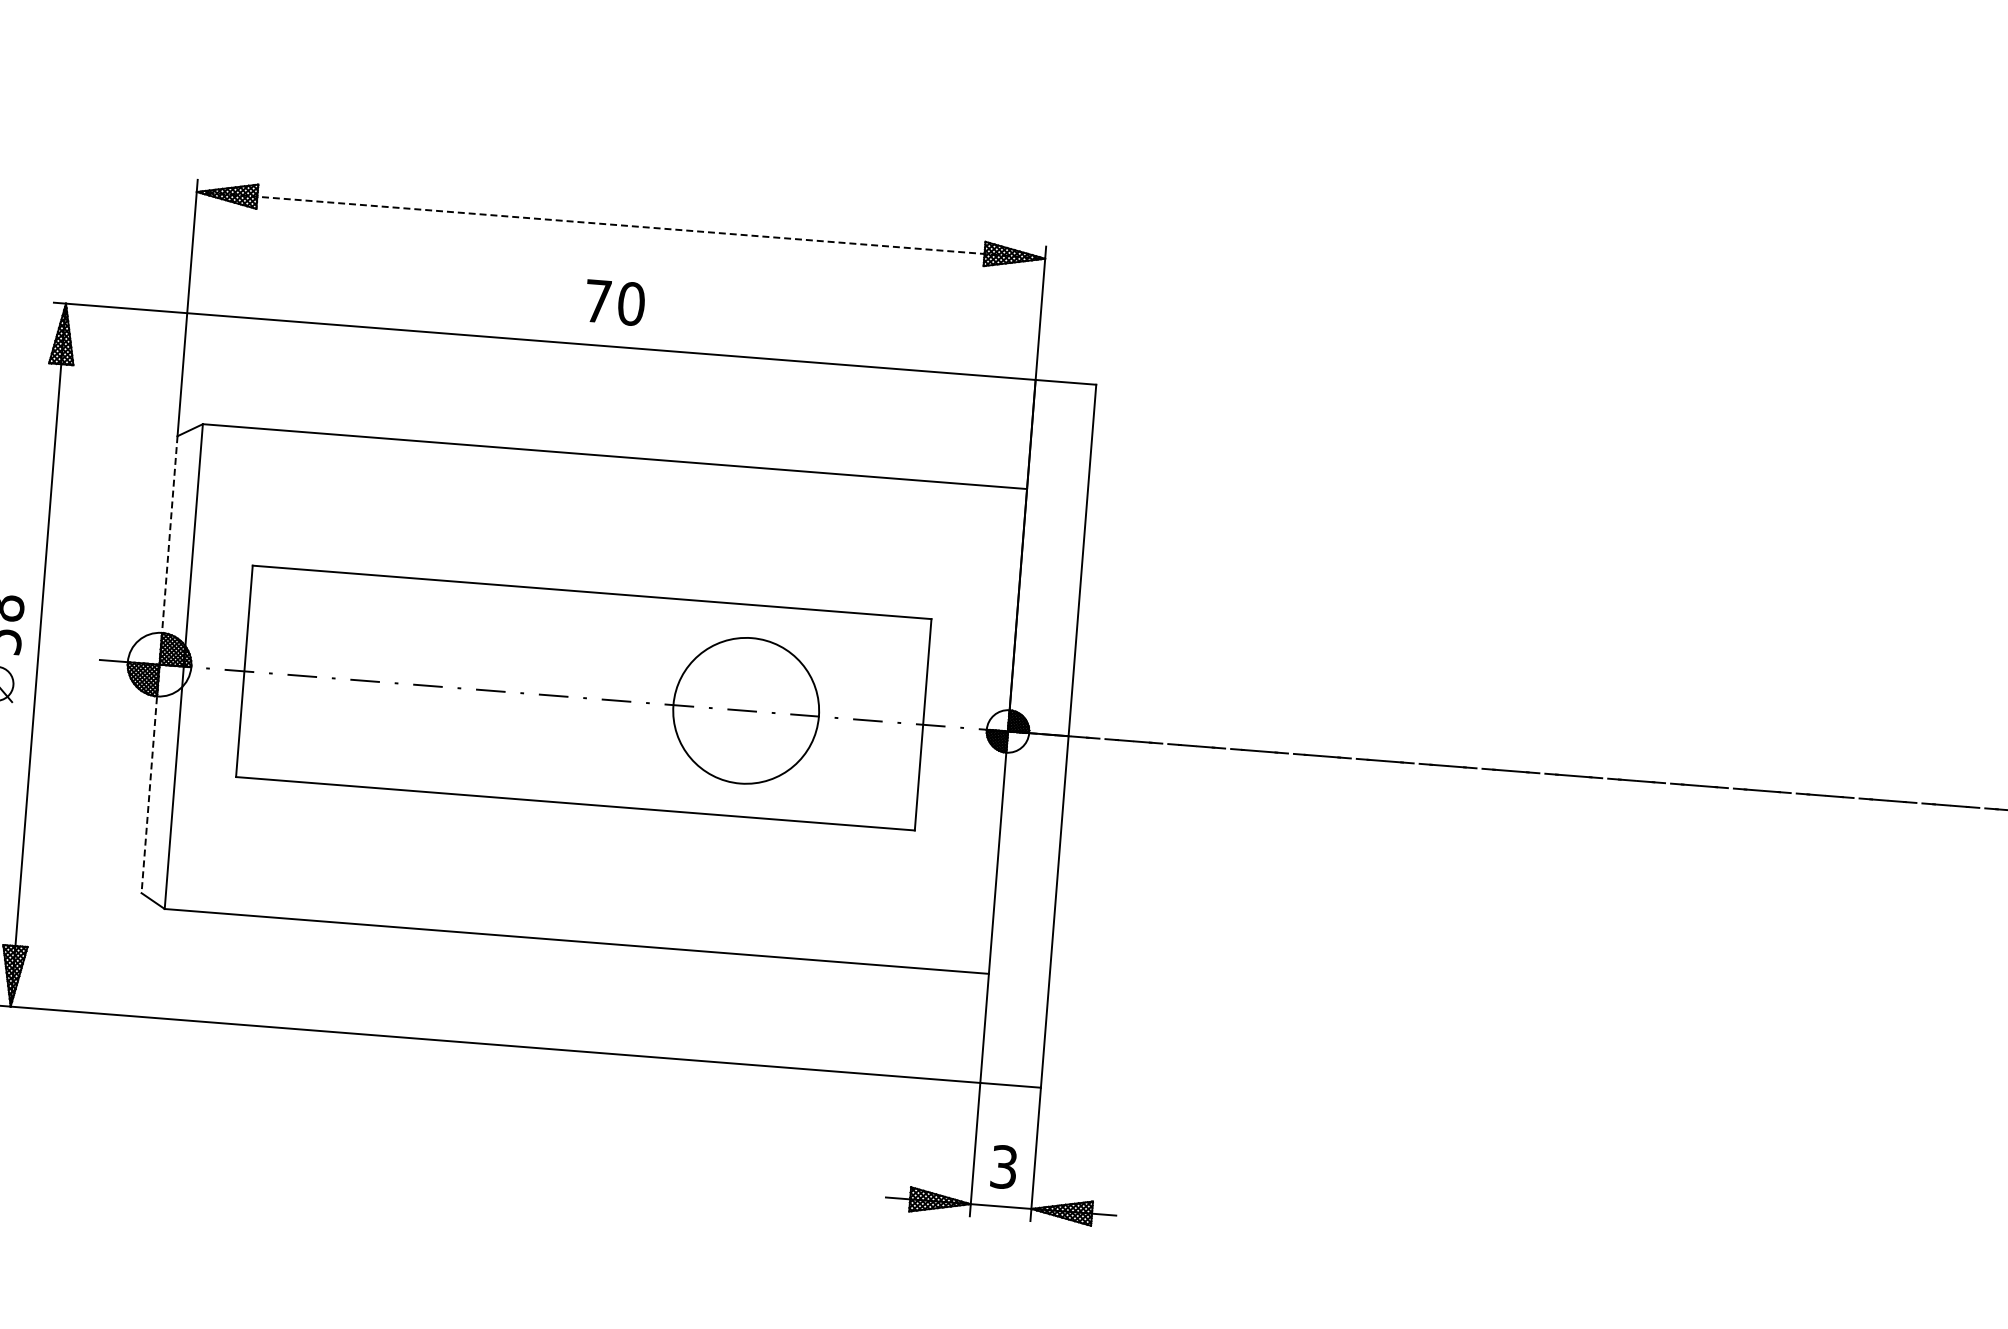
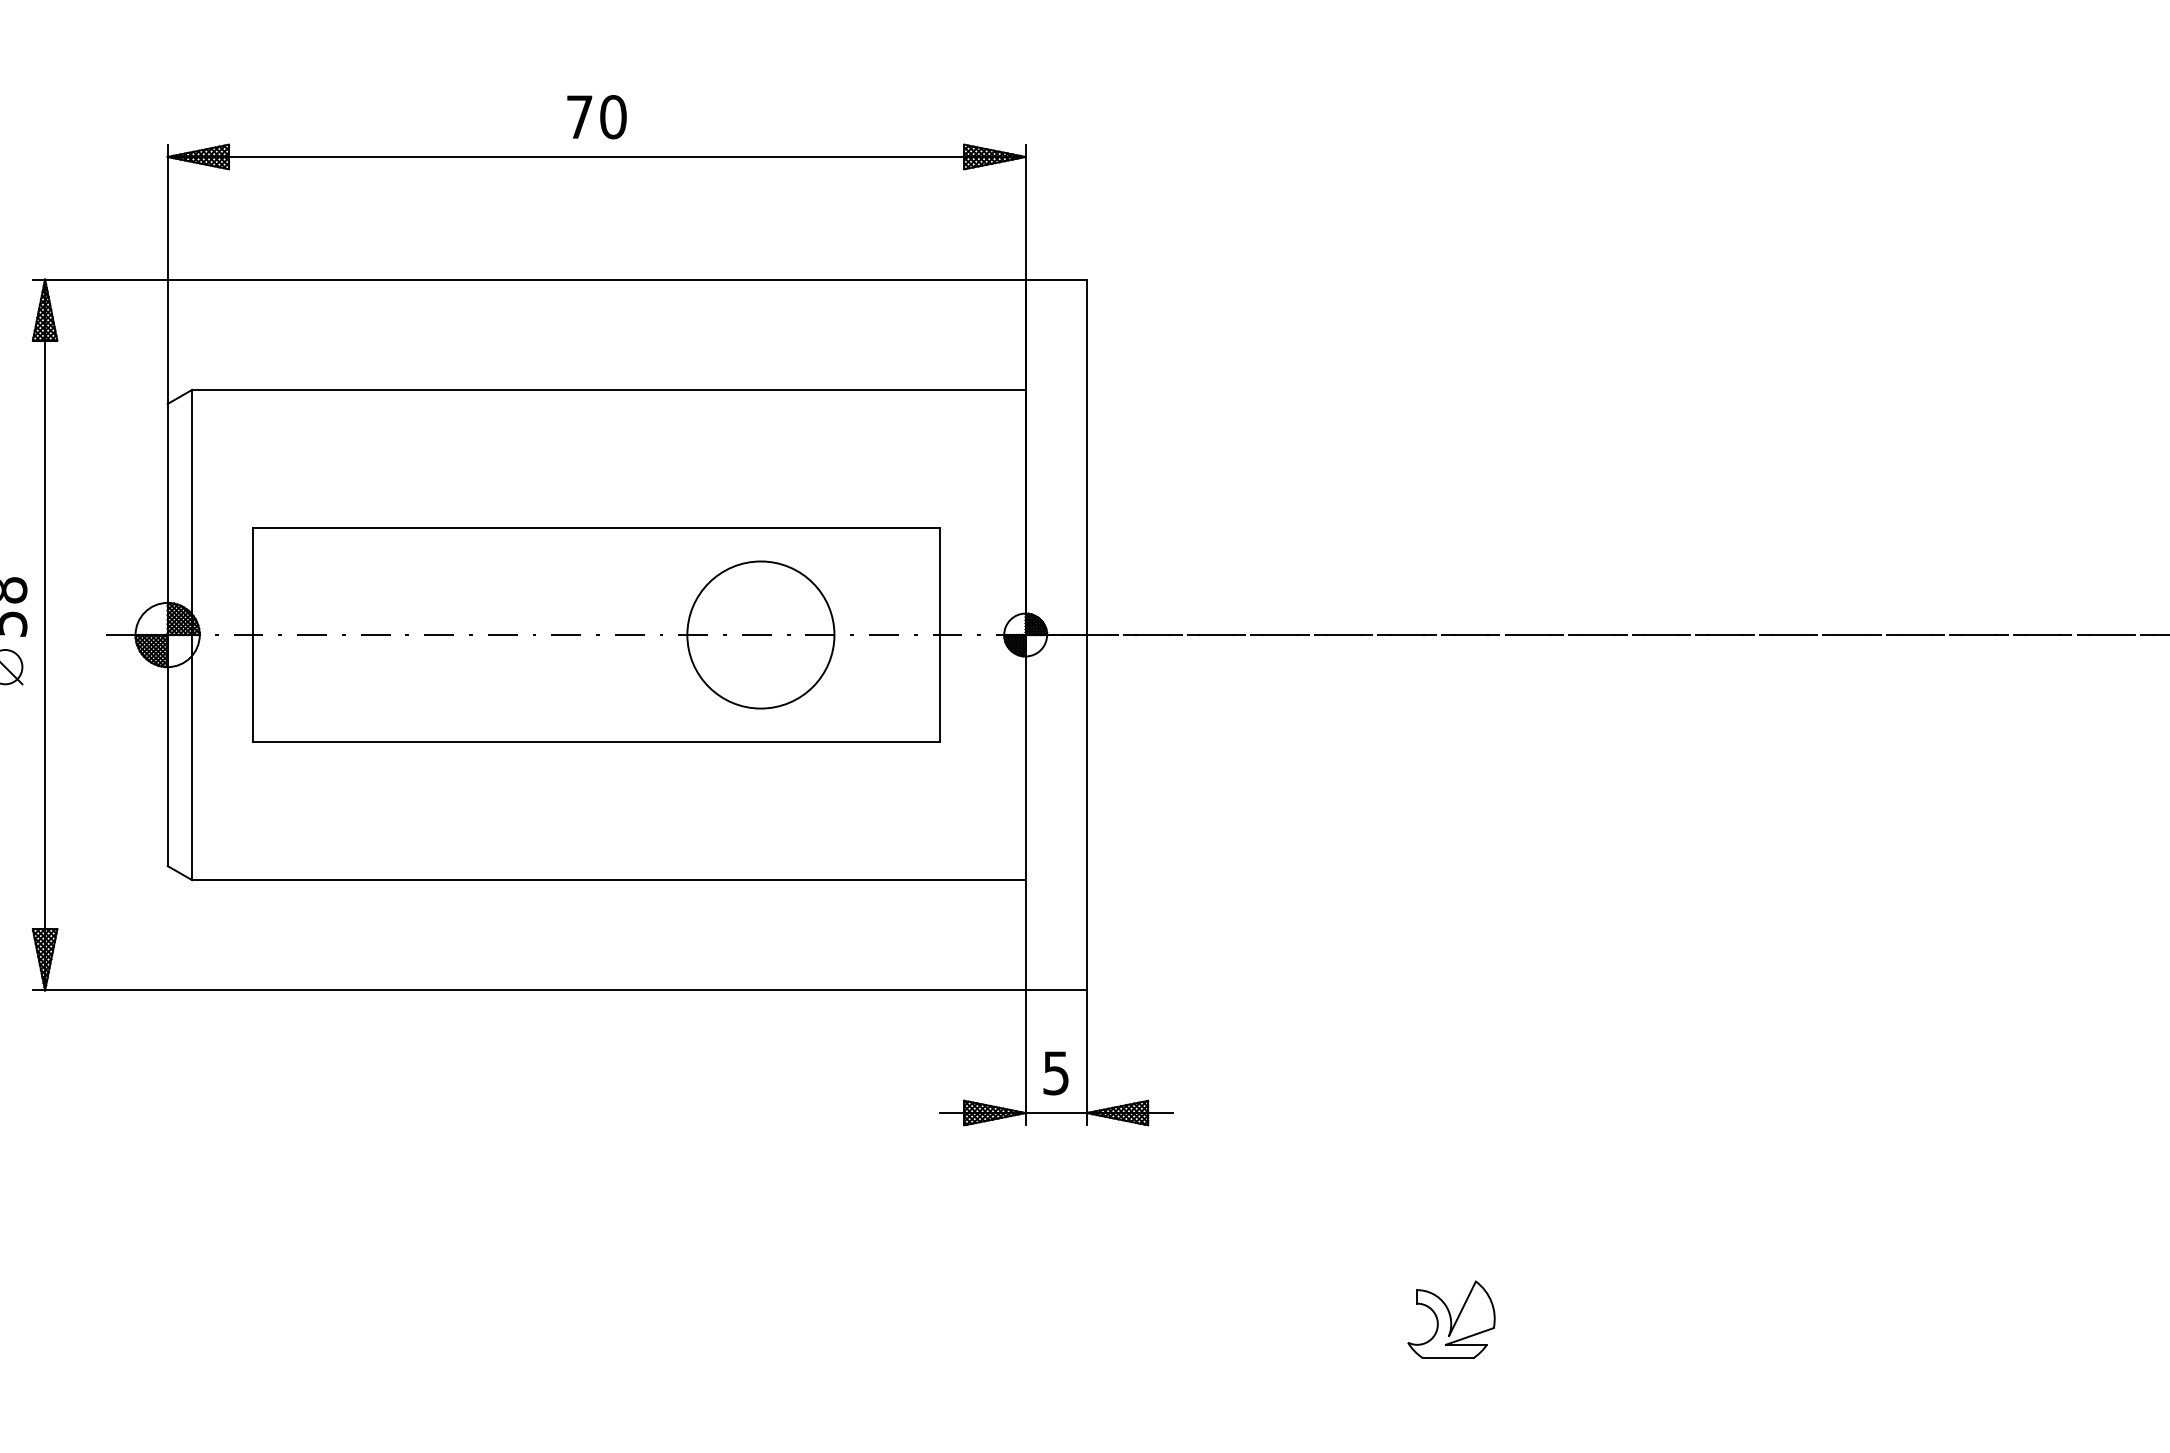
line: (620, 225) -> (596, 157), dashed -> solid
text: (614, 302) -> (596, 117), moved
line: (159, 665) -> (167, 635), dashed -> solid
text: (1004, 1166) -> (1056, 1072), 3 -> 5

